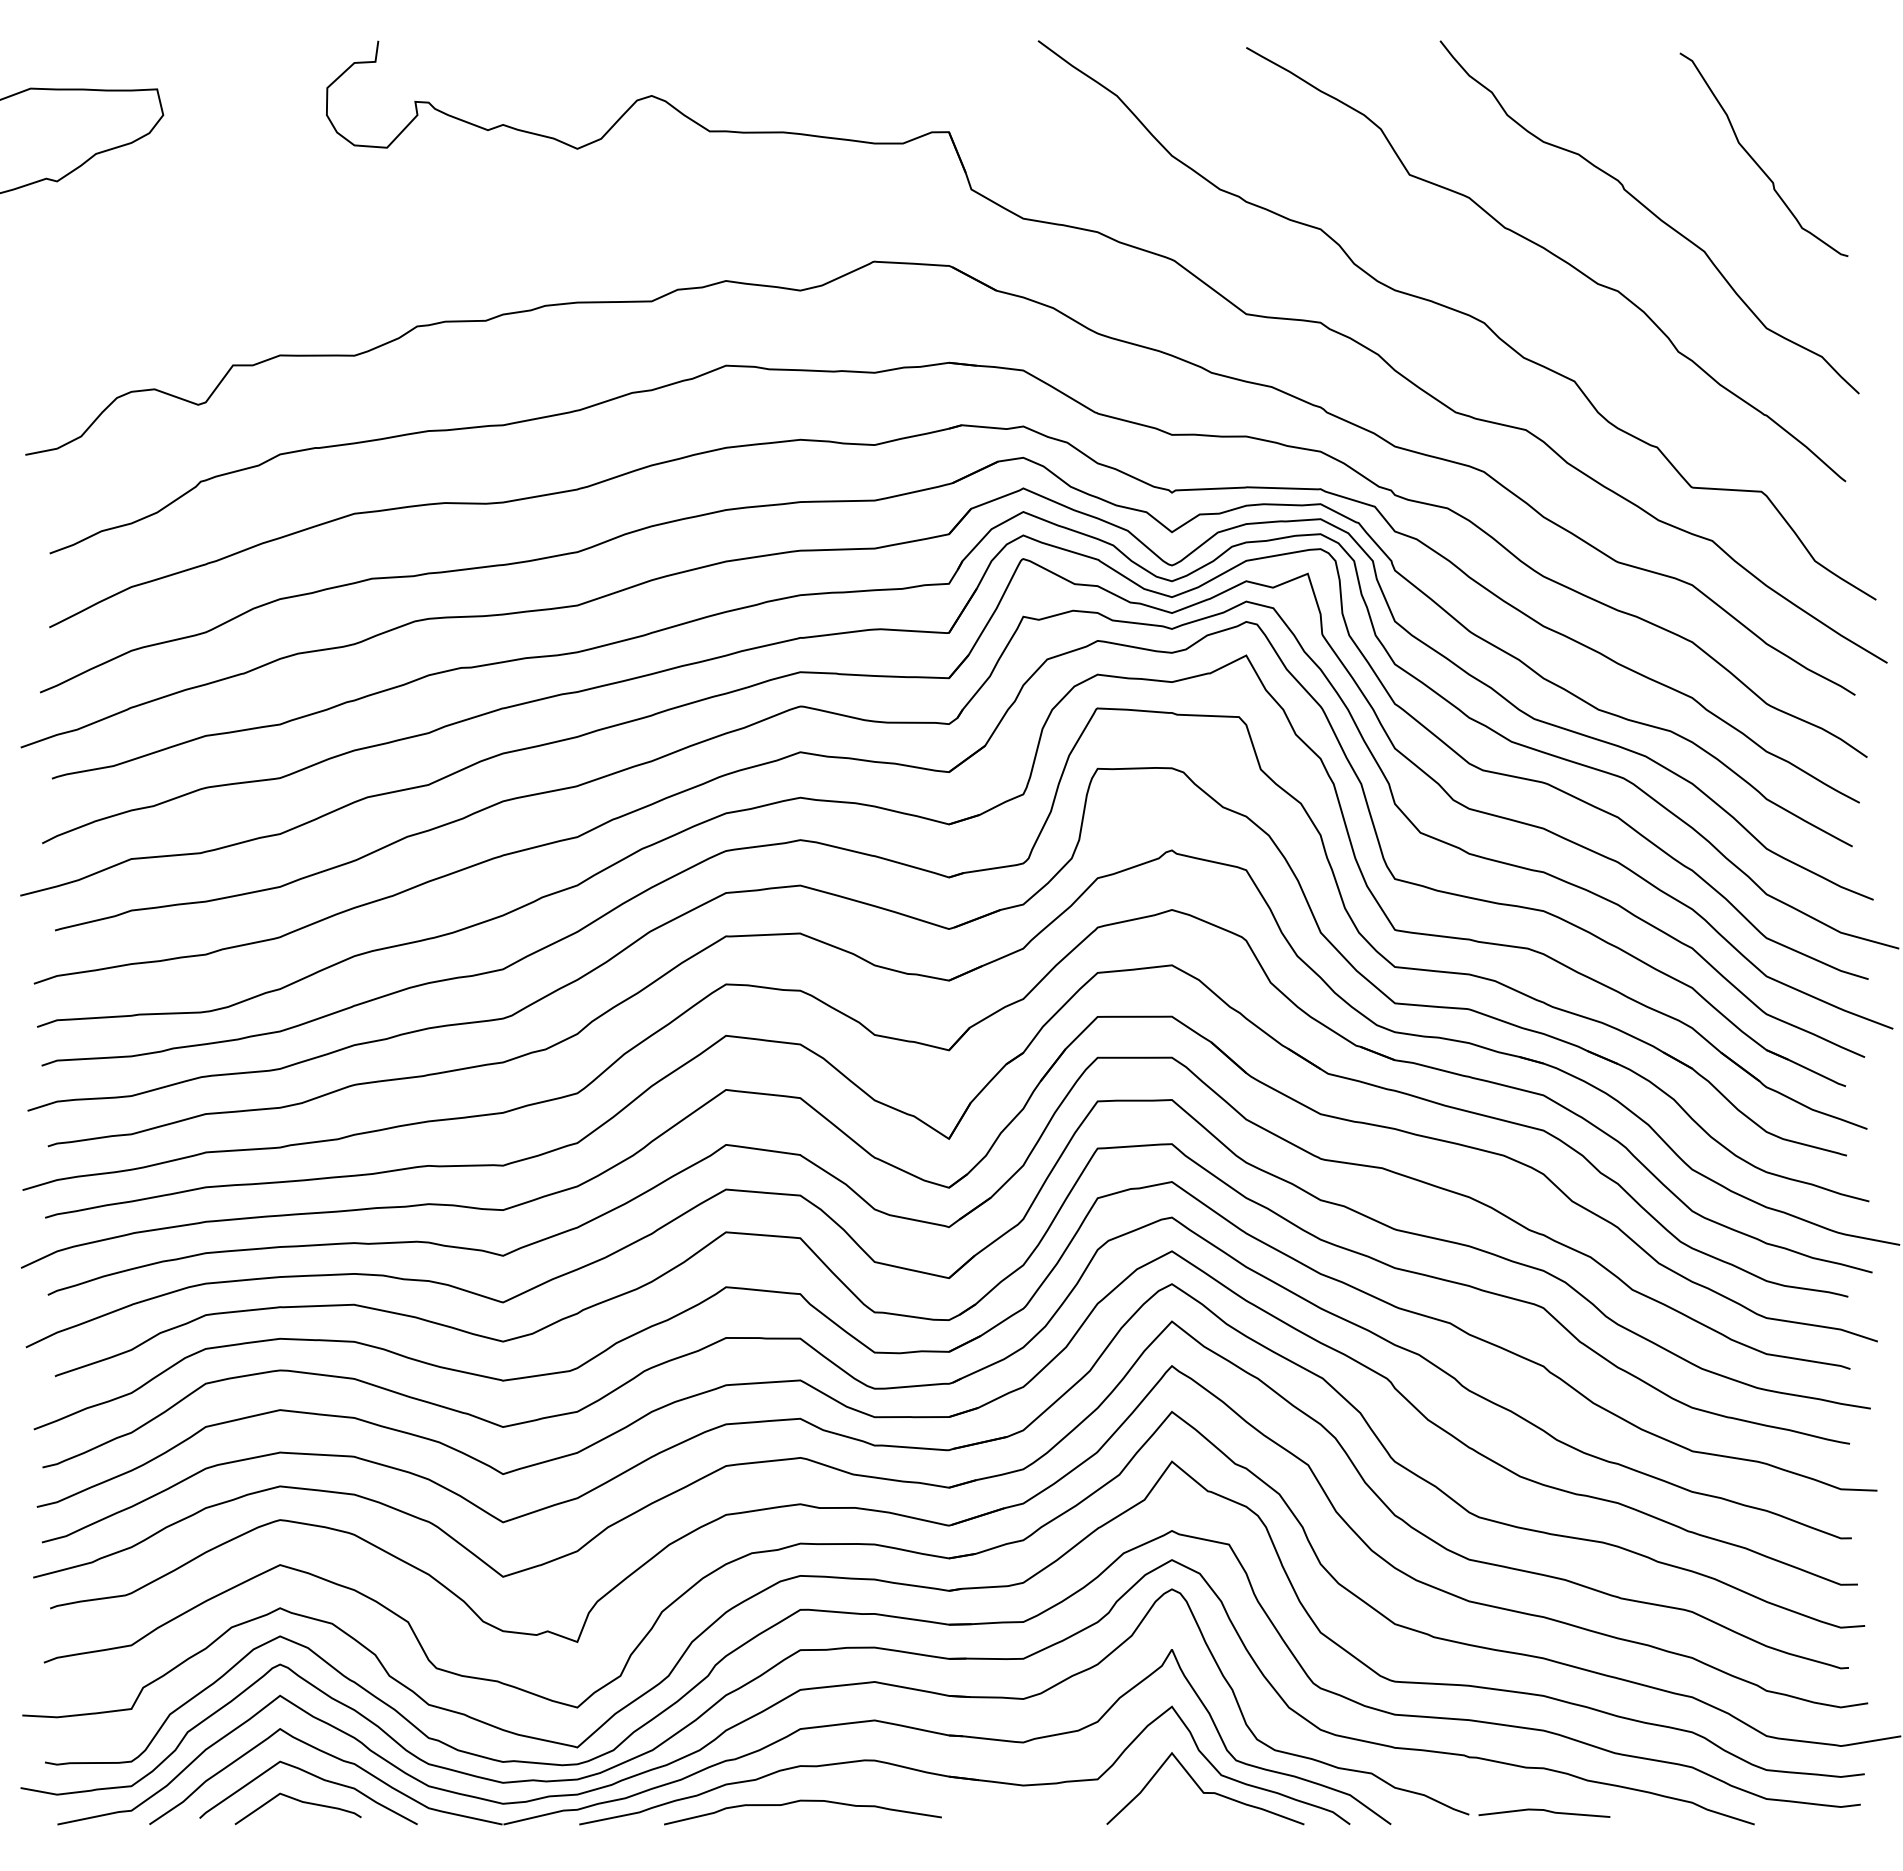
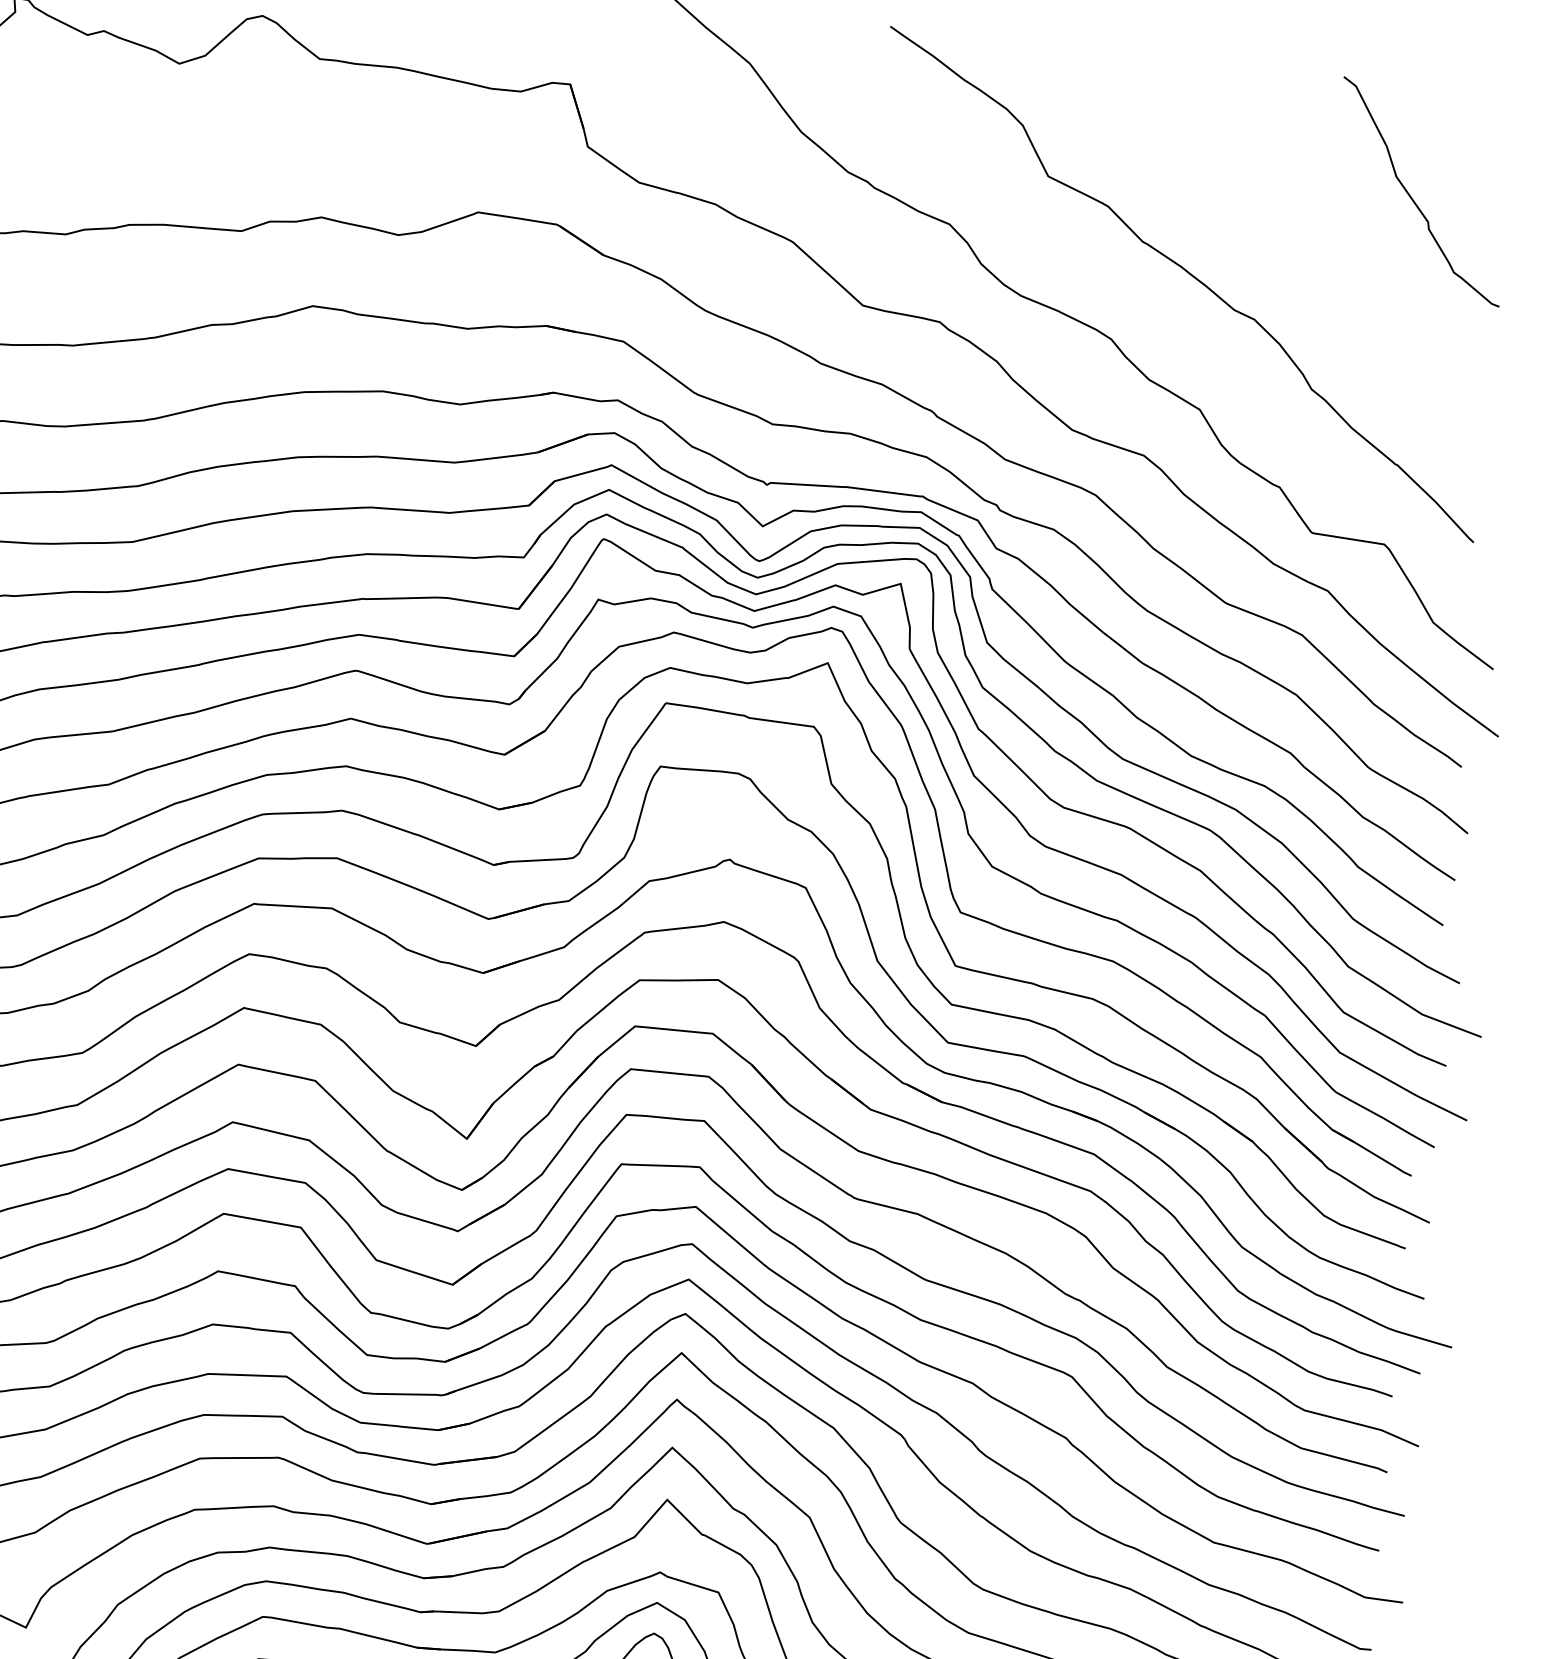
curve: (1652, 214) -> (1298, 242), removed

